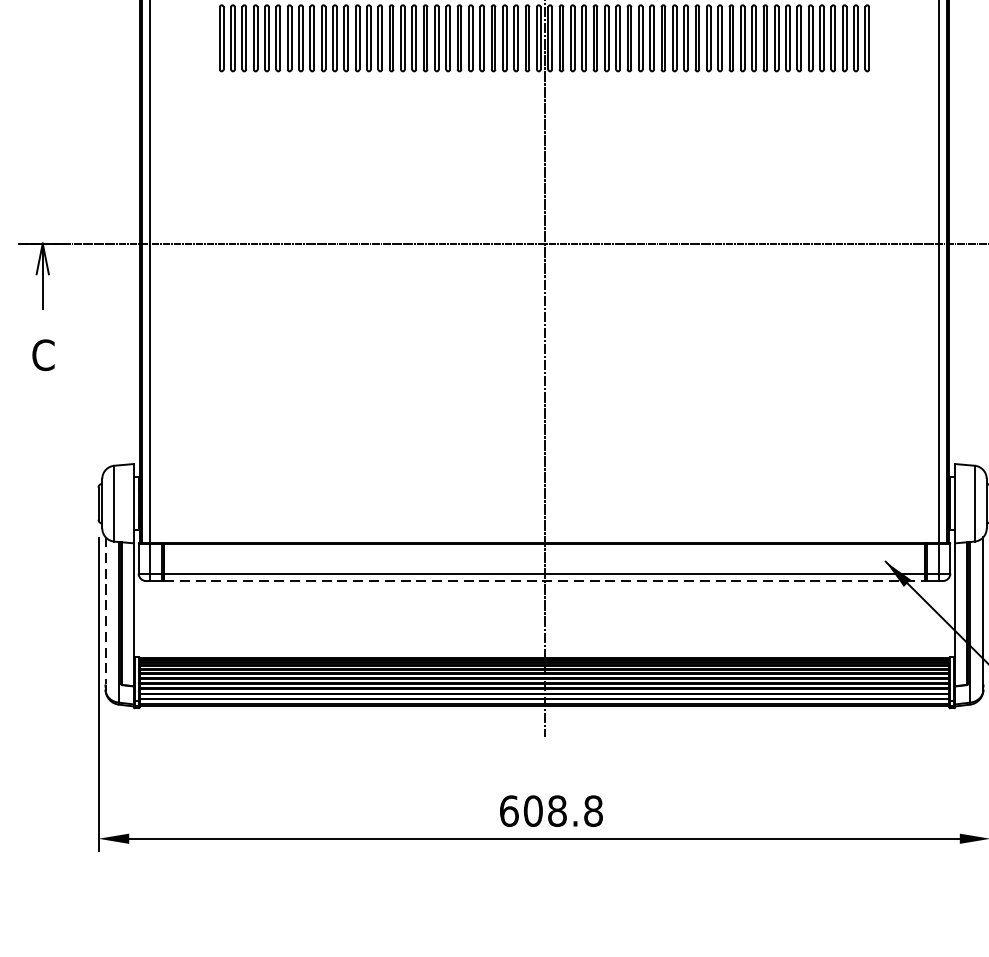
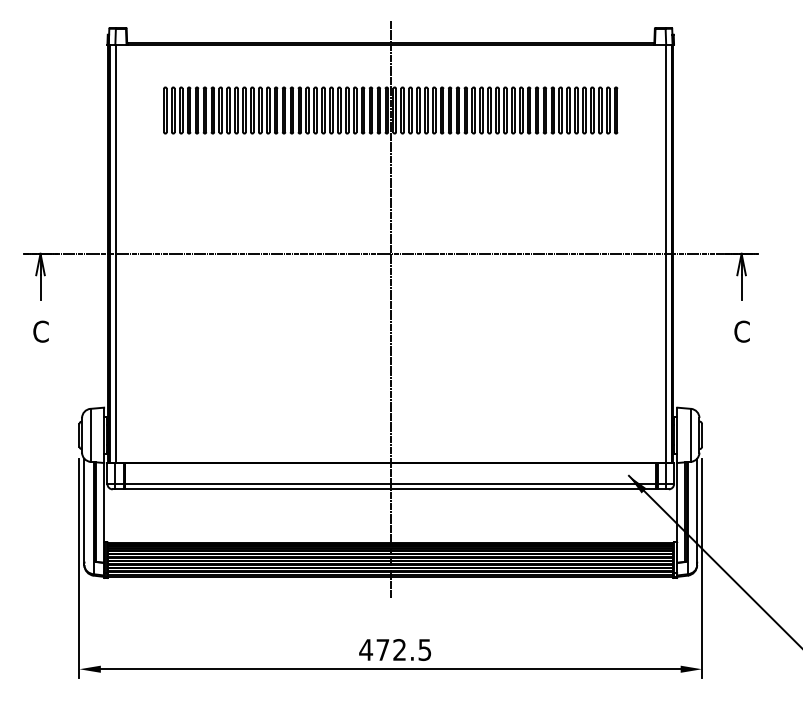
line: (544, 581) -> (390, 489), dashed -> solid
line: (105, 611) -> (84, 510), dashed -> solid
text: (551, 810) -> (395, 649), 608.8 -> 472.5

